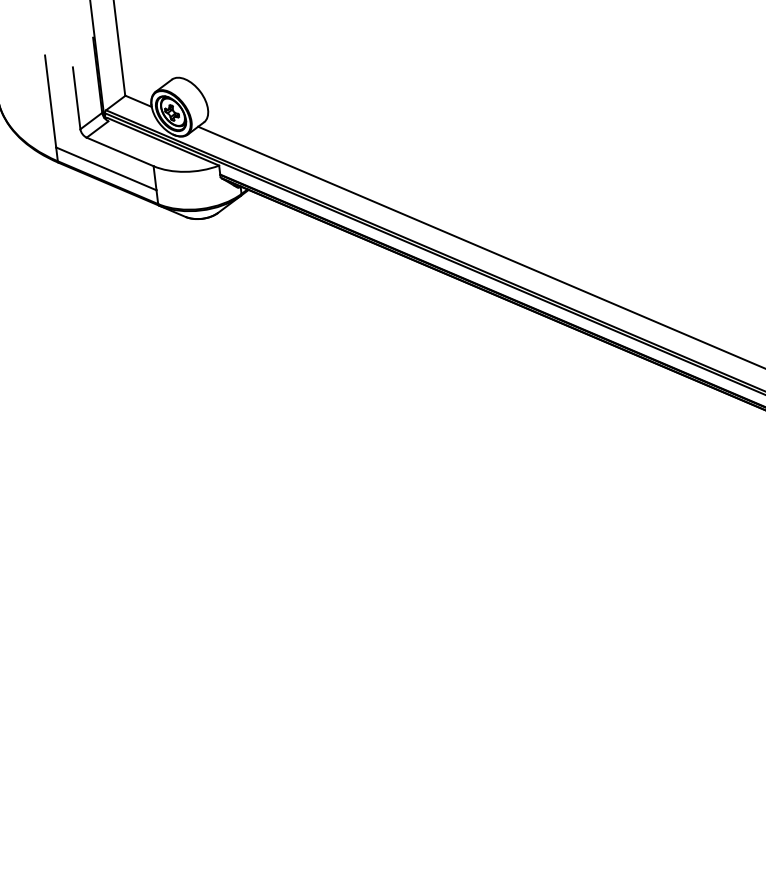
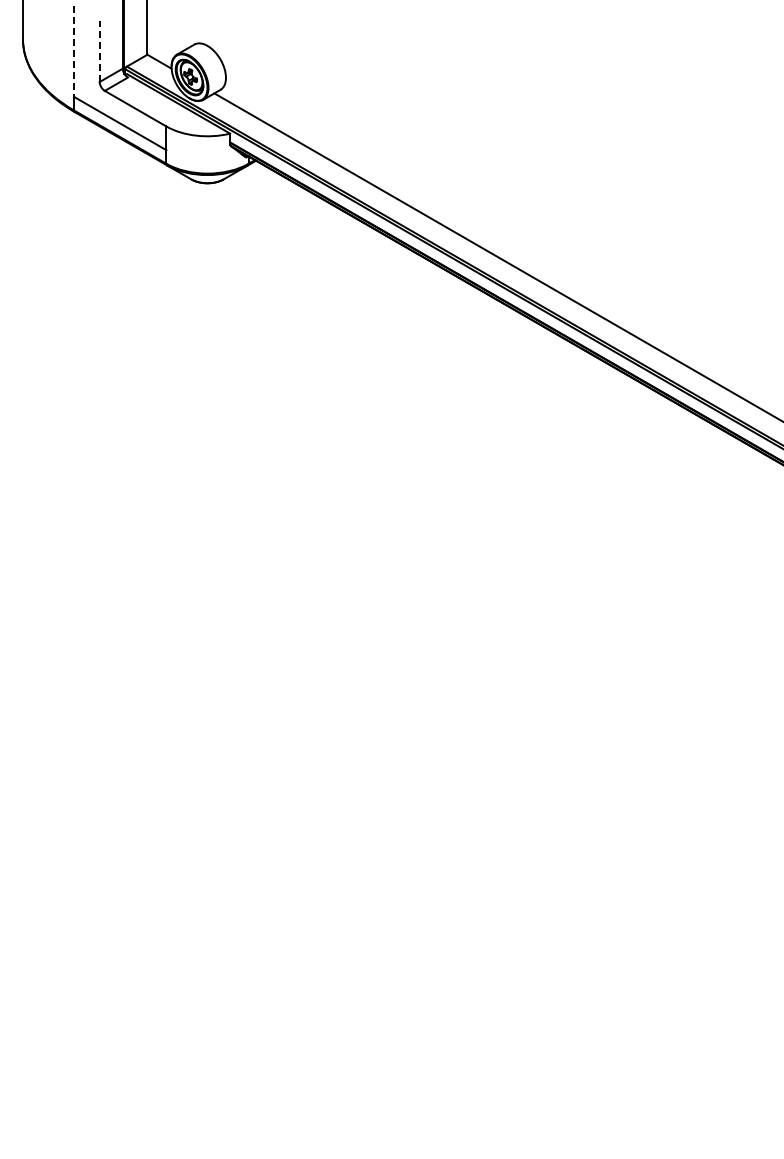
line: (76, 98) -> (99, 51), solid -> dashed
line: (51, 102) -> (74, 52), solid -> dashed

